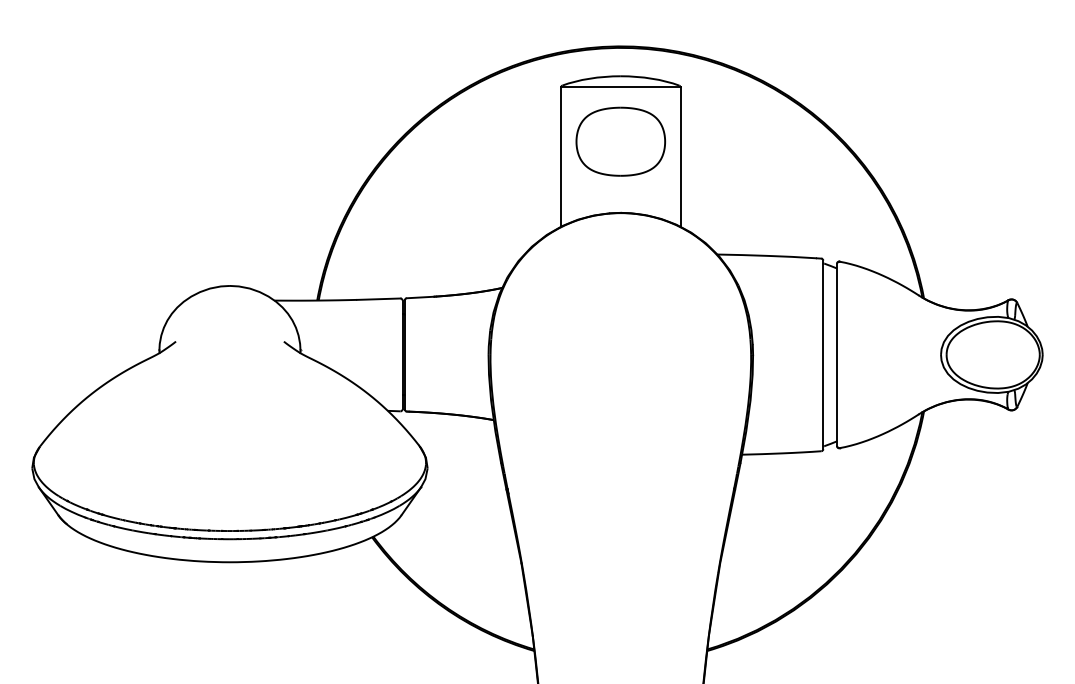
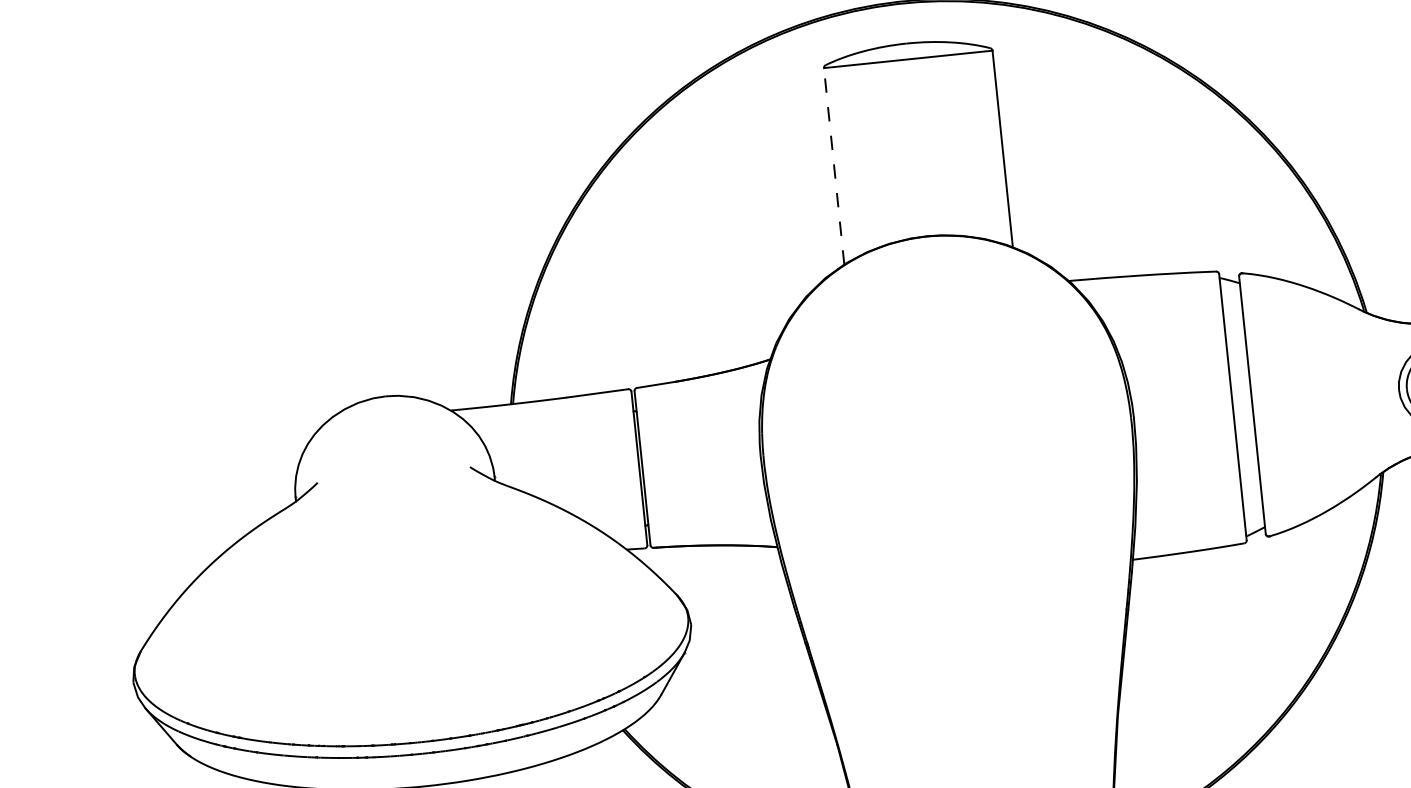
part: (620, 141) -> (915, 135), removed
line: (561, 157) -> (834, 166), solid -> dashed

